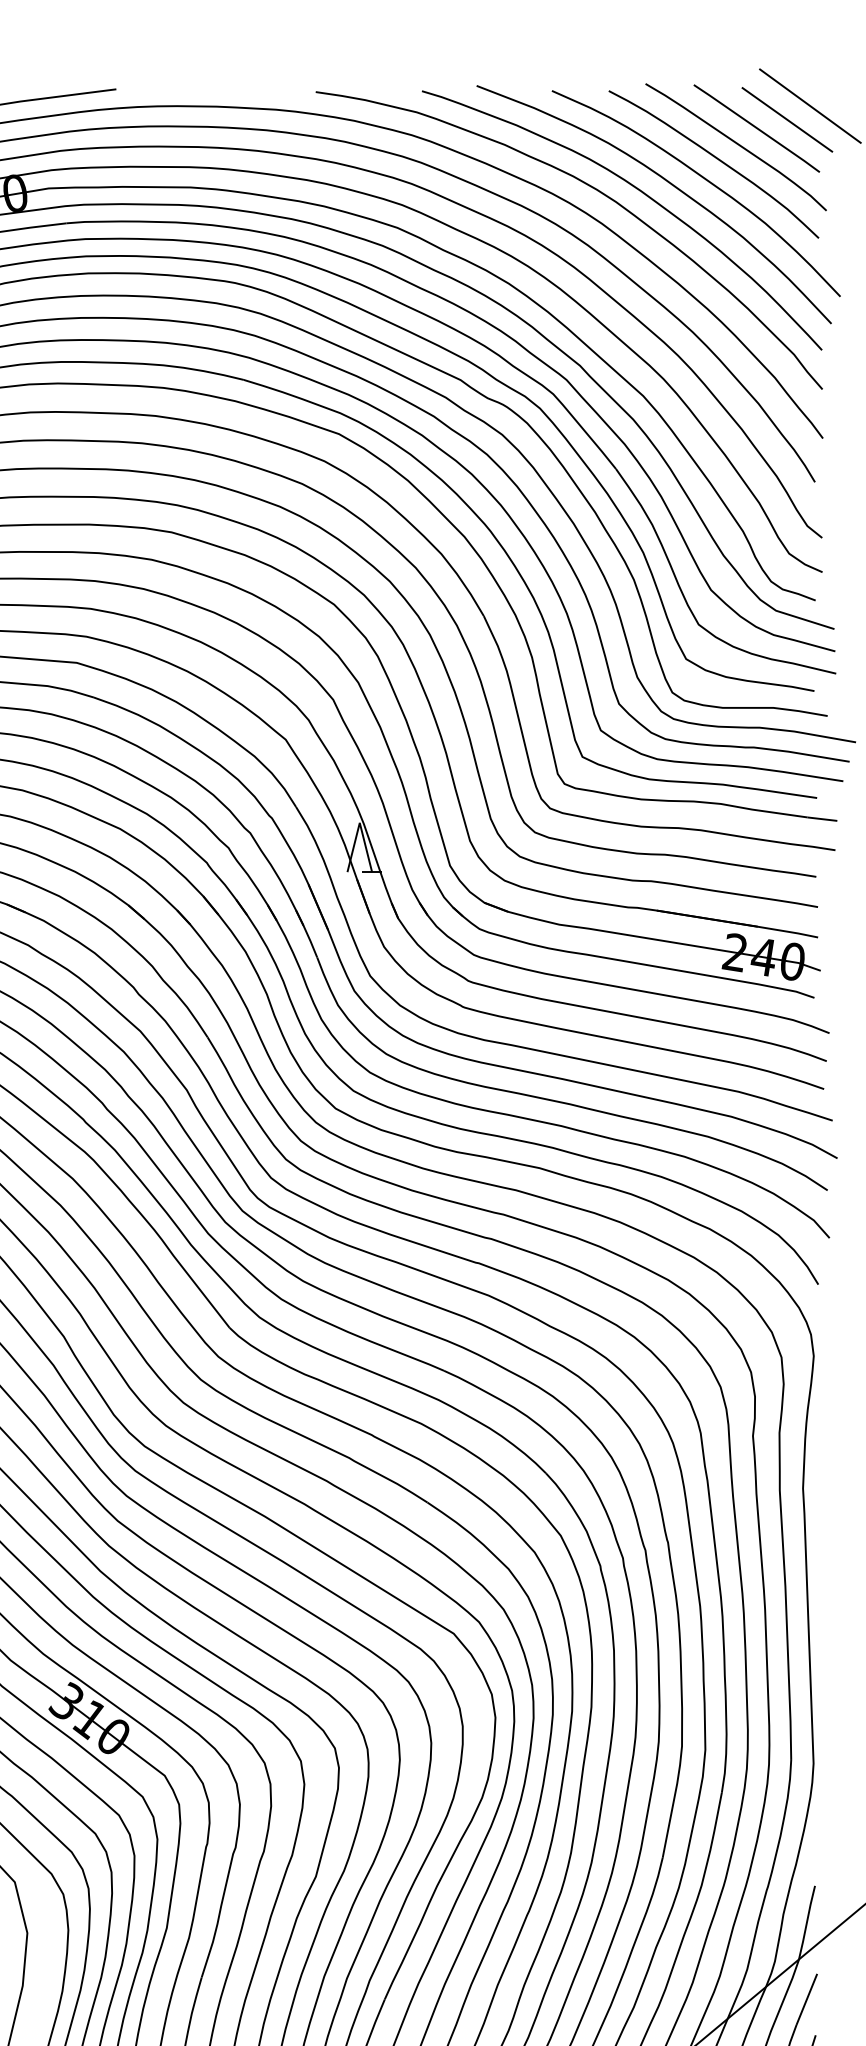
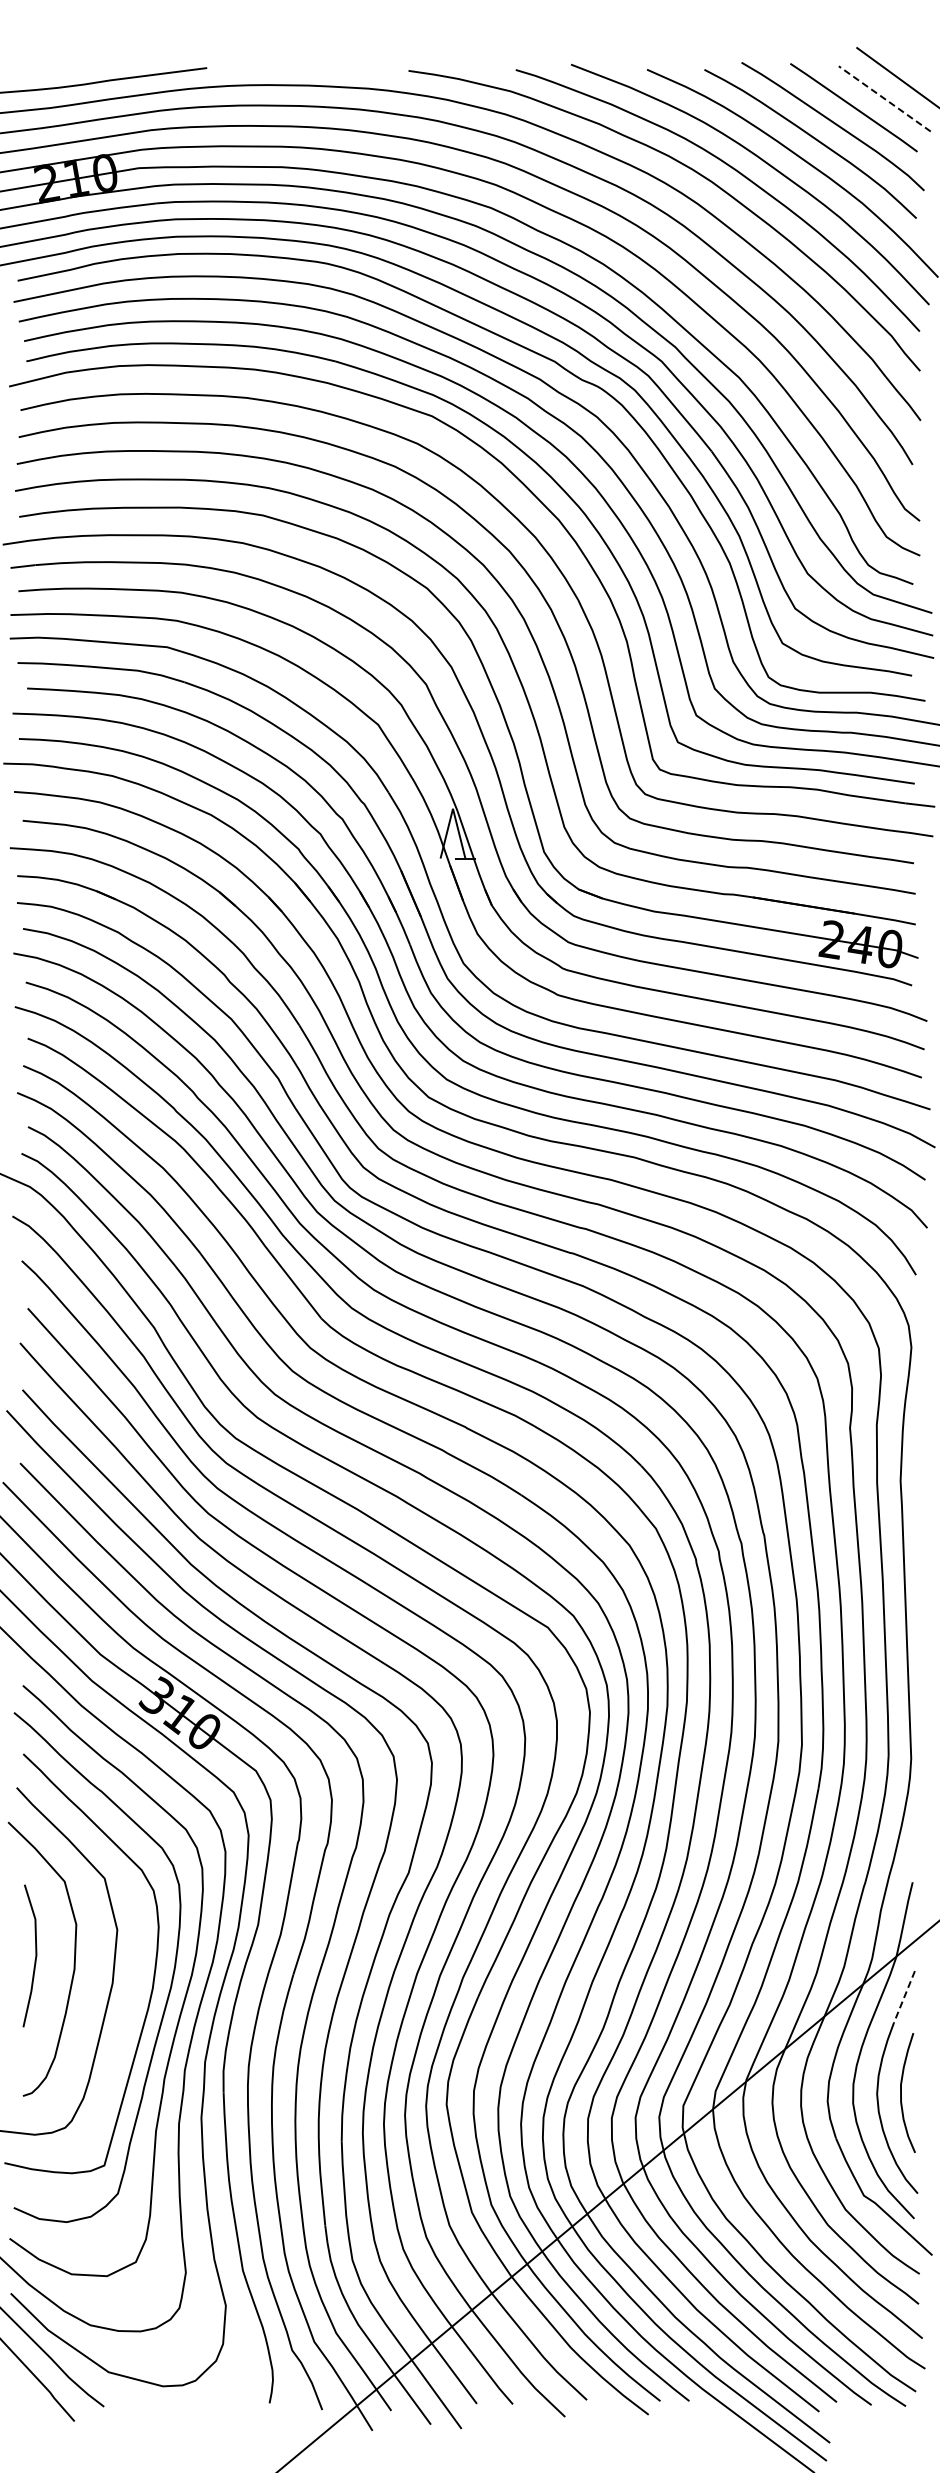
line: (787, 119) -> (884, 98), solid -> dashed
line: (806, 1999) -> (904, 1996), solid -> dashed

